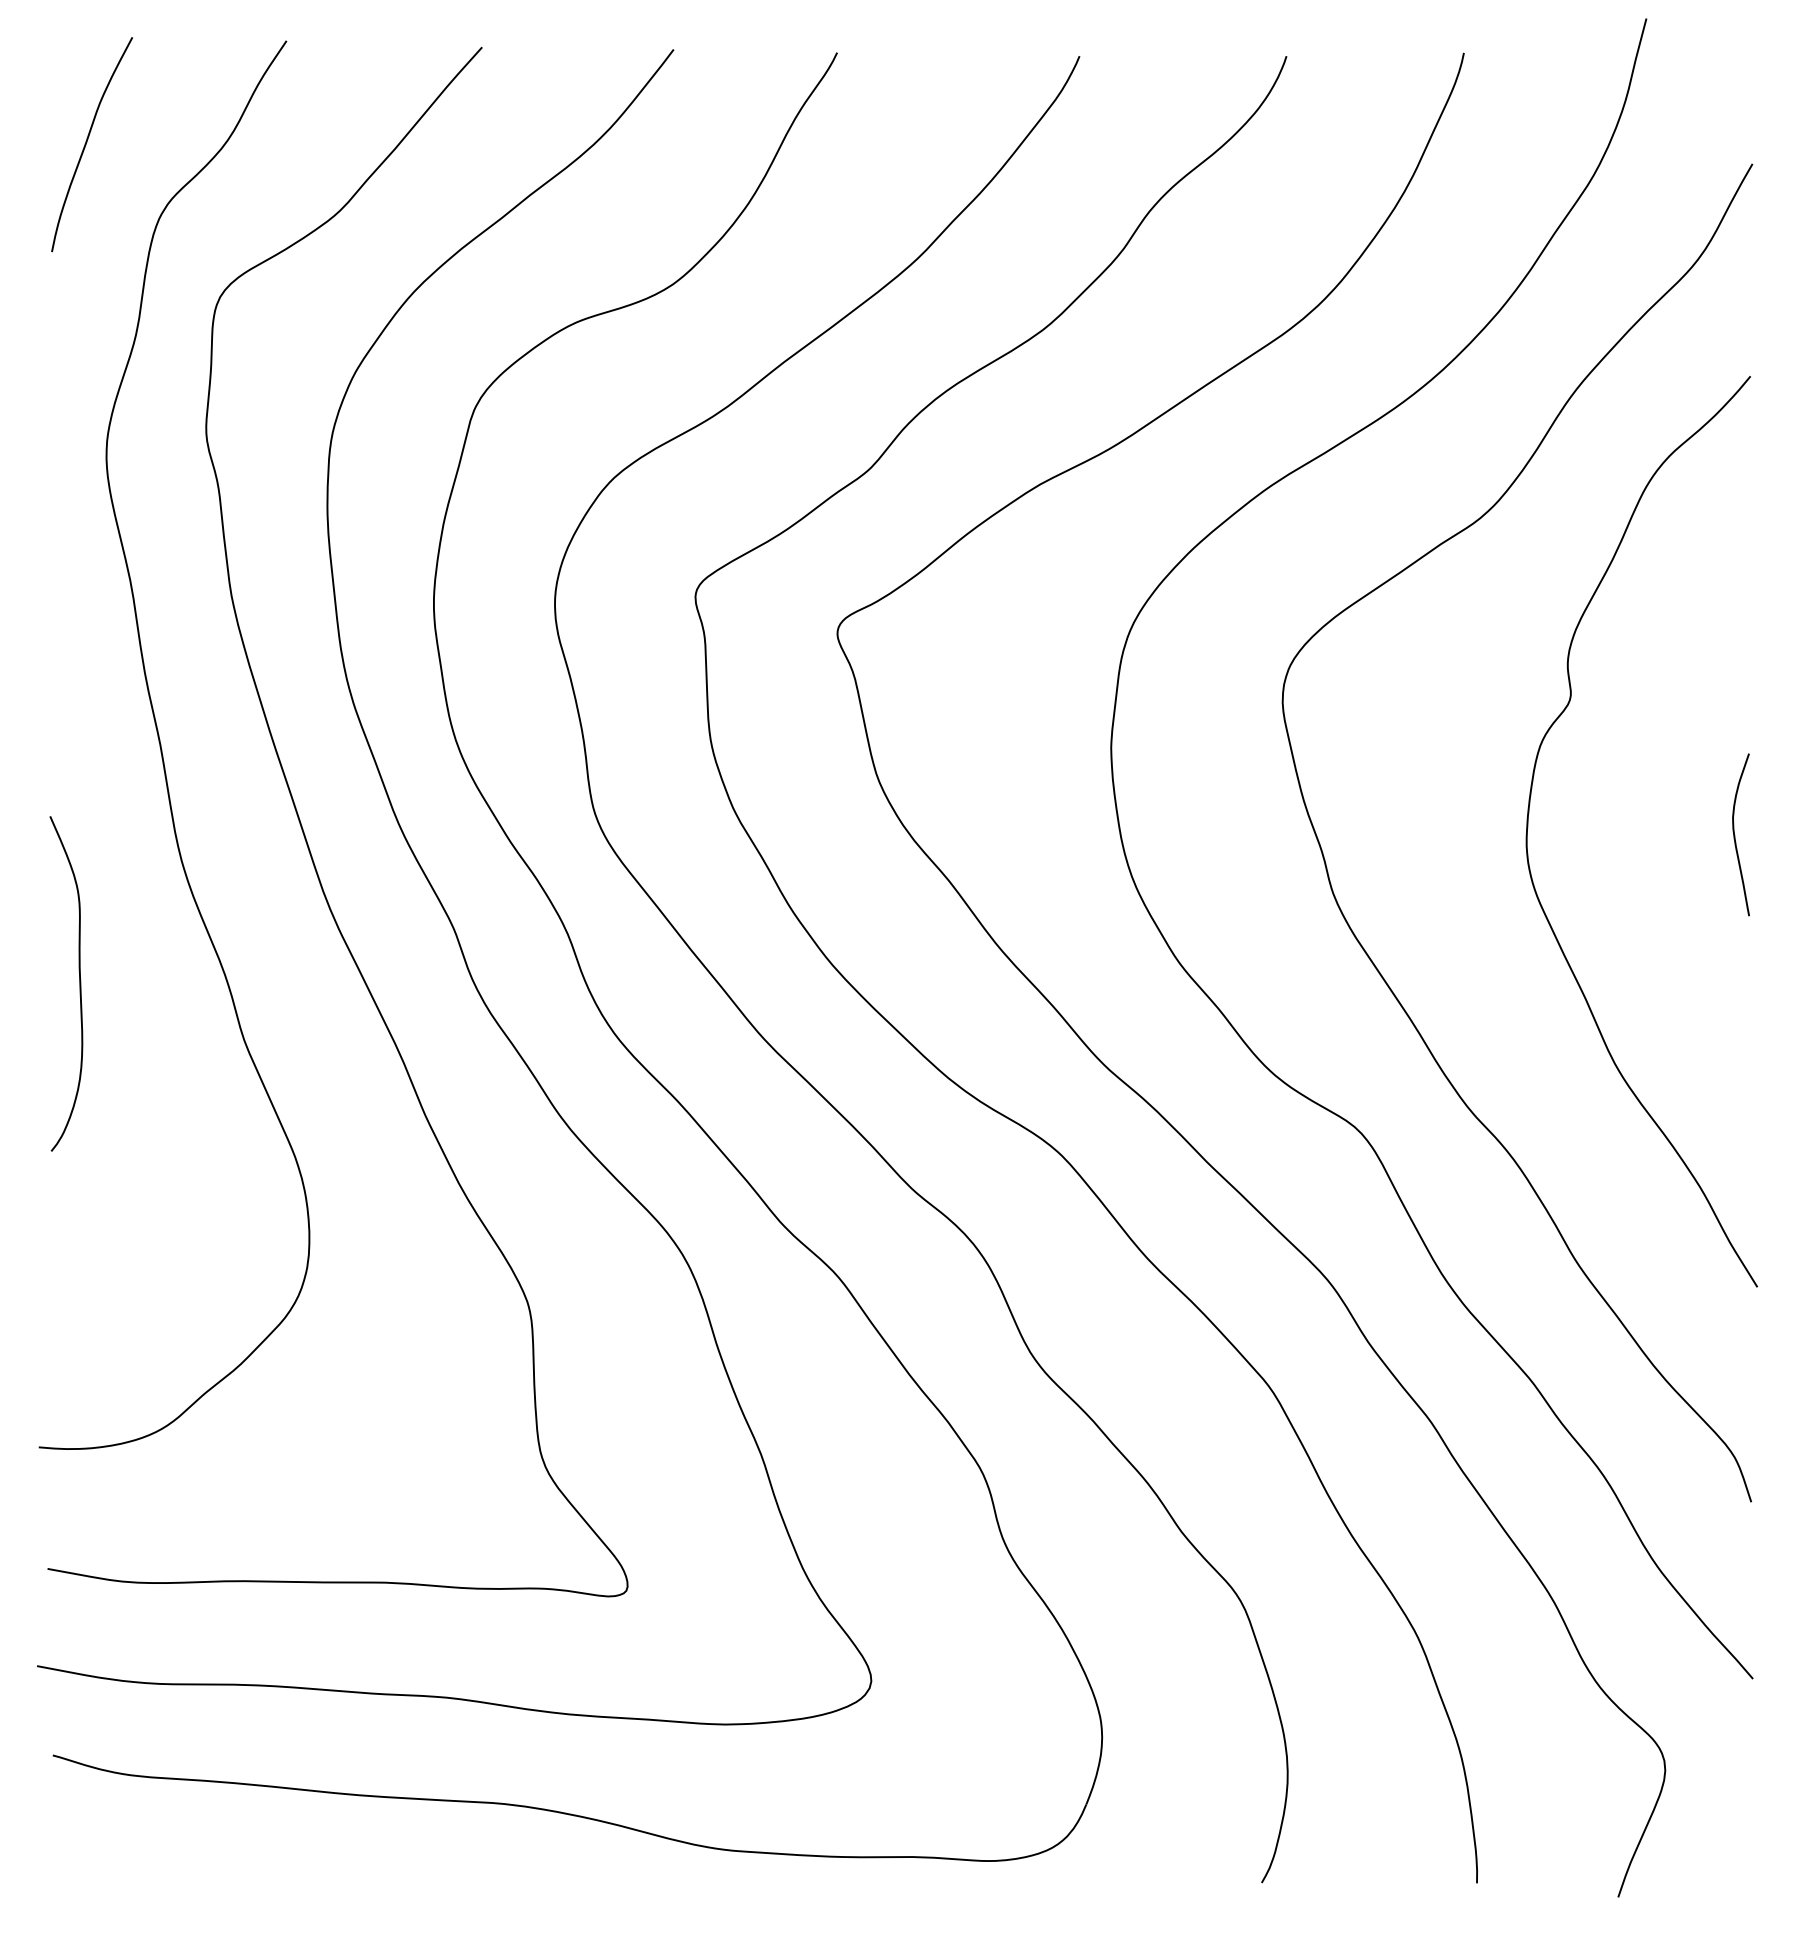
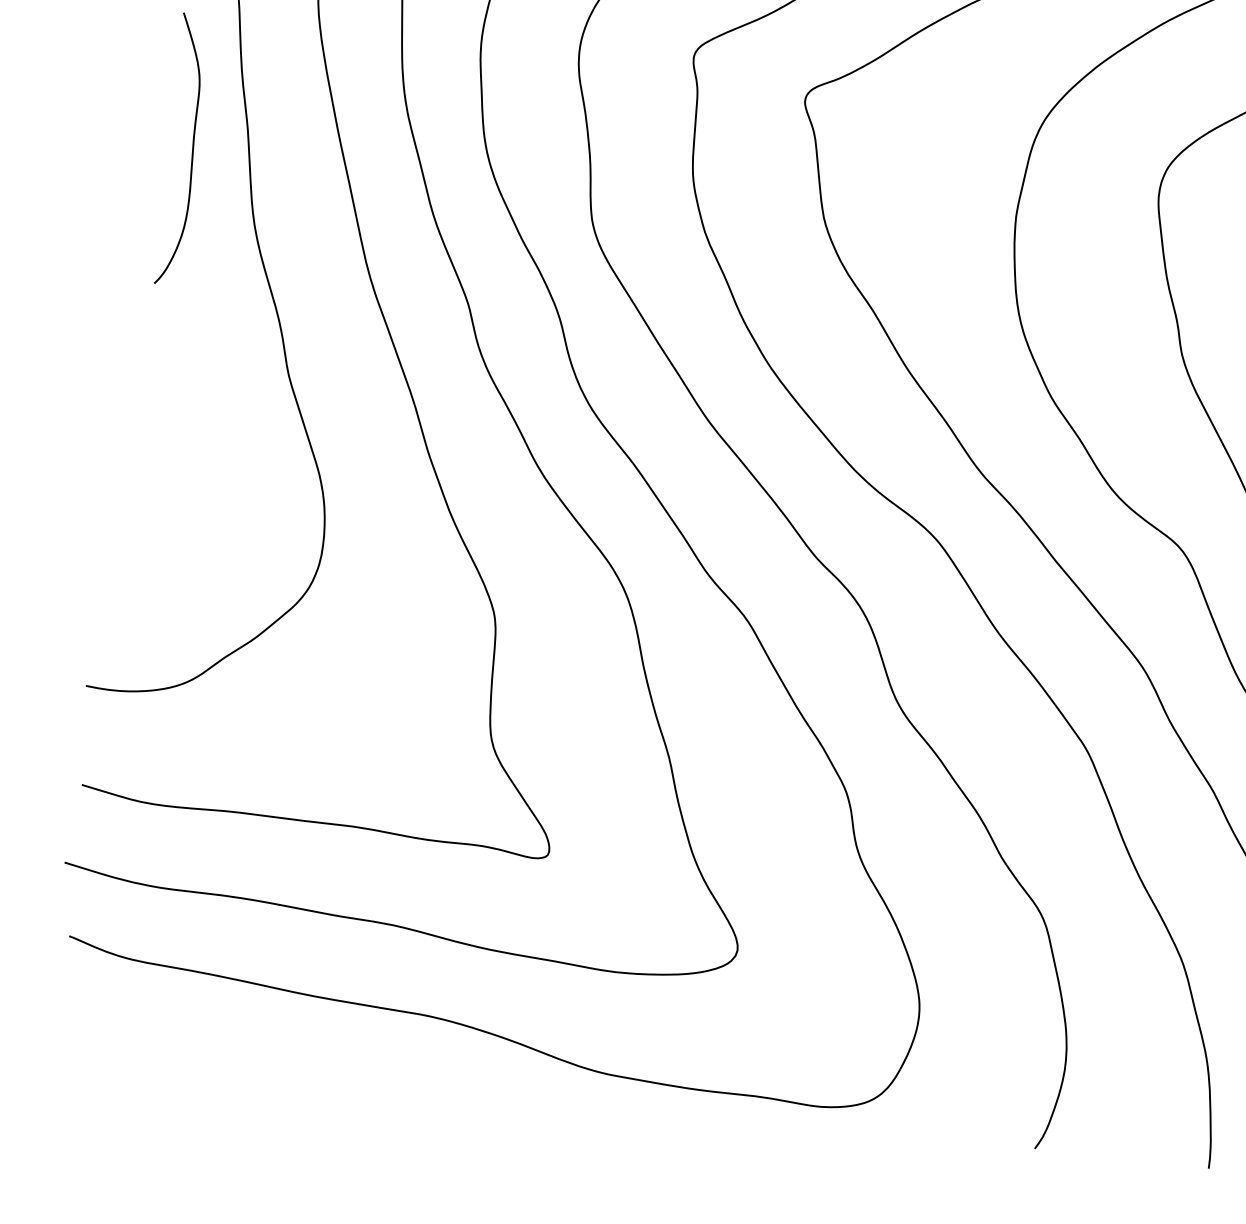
curve: (79, 983) -> (192, 150), moved

